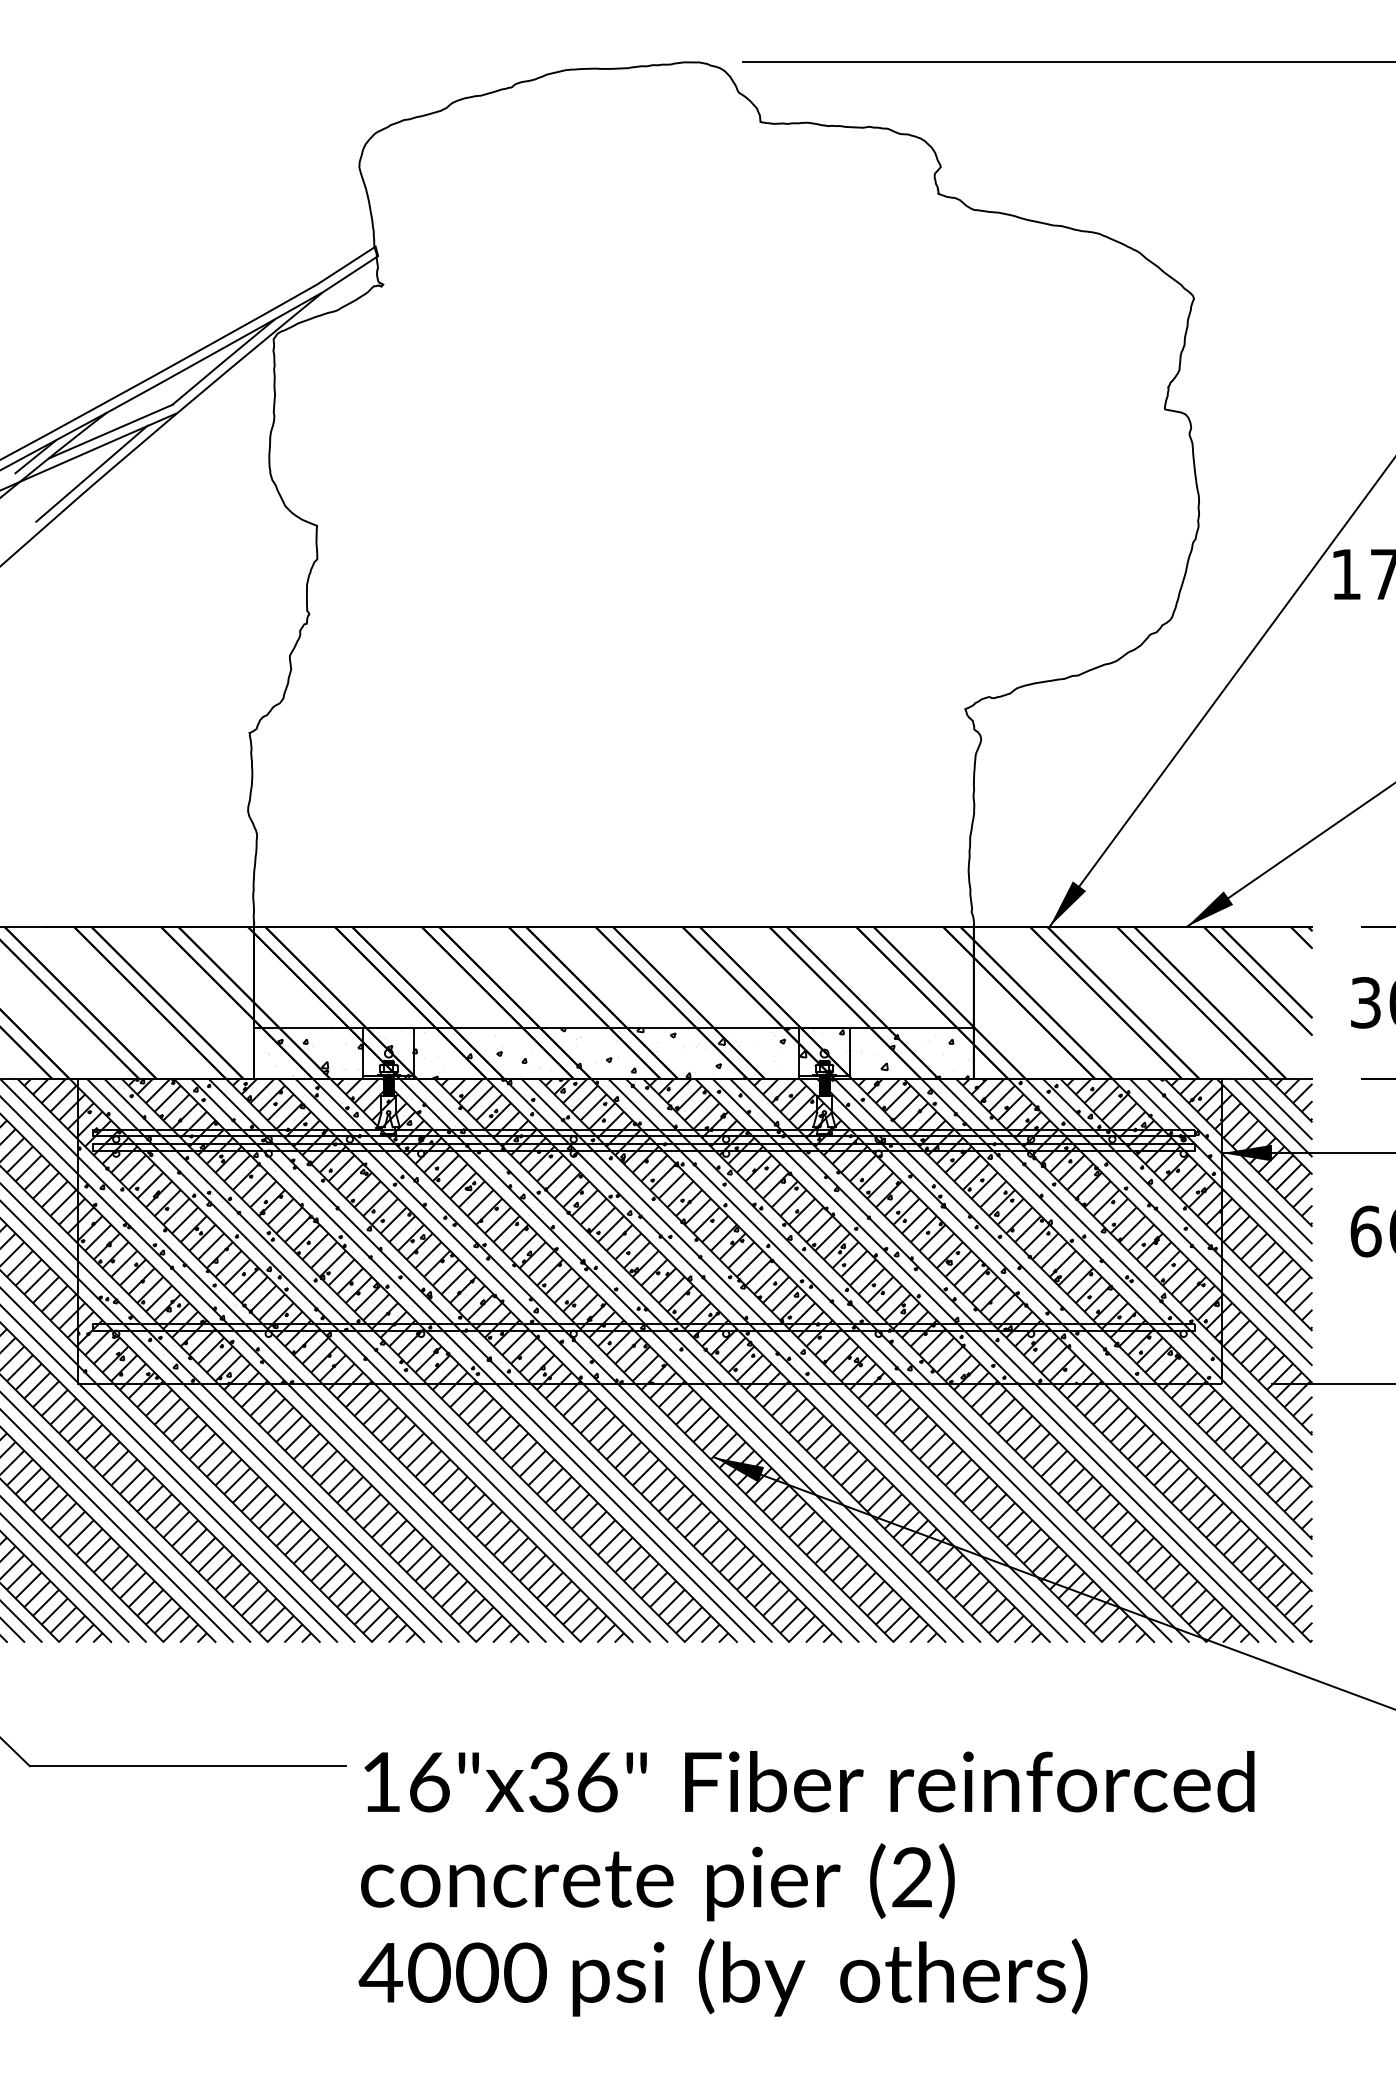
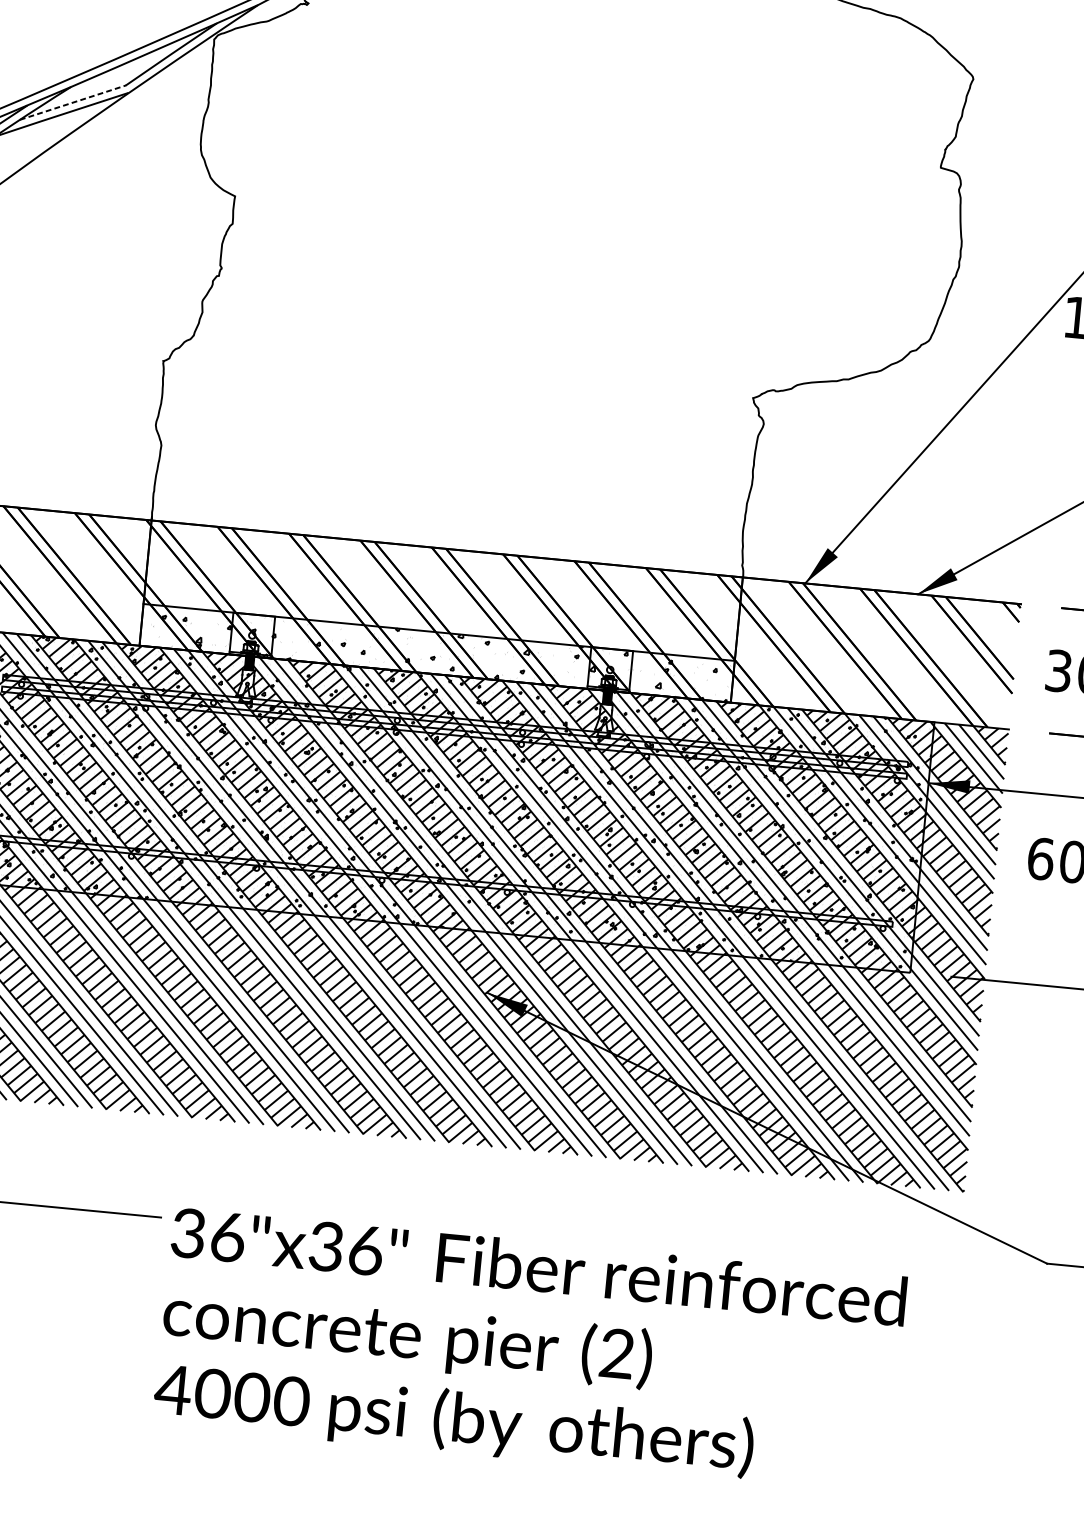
line: (110, 431) -> (72, 102), solid -> dashed
line: (91, 473) -> (53, 135), removed
text: (380, 1782) -> (187, 1233), 16"x36" -> 36"x36"

